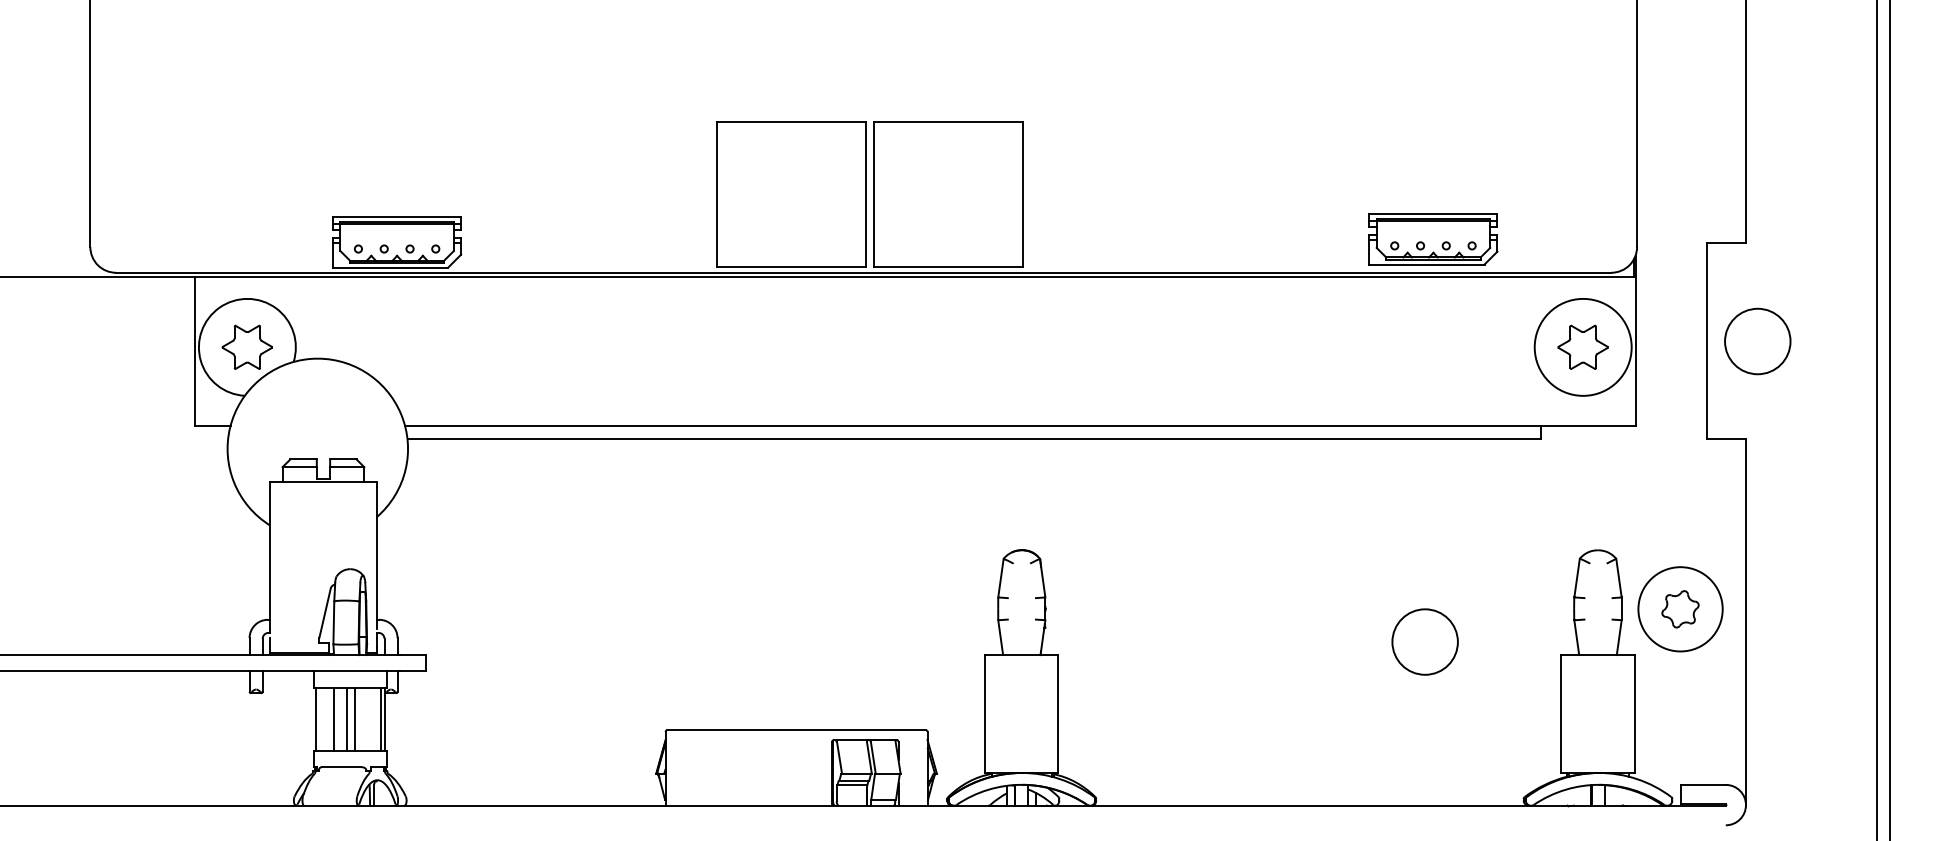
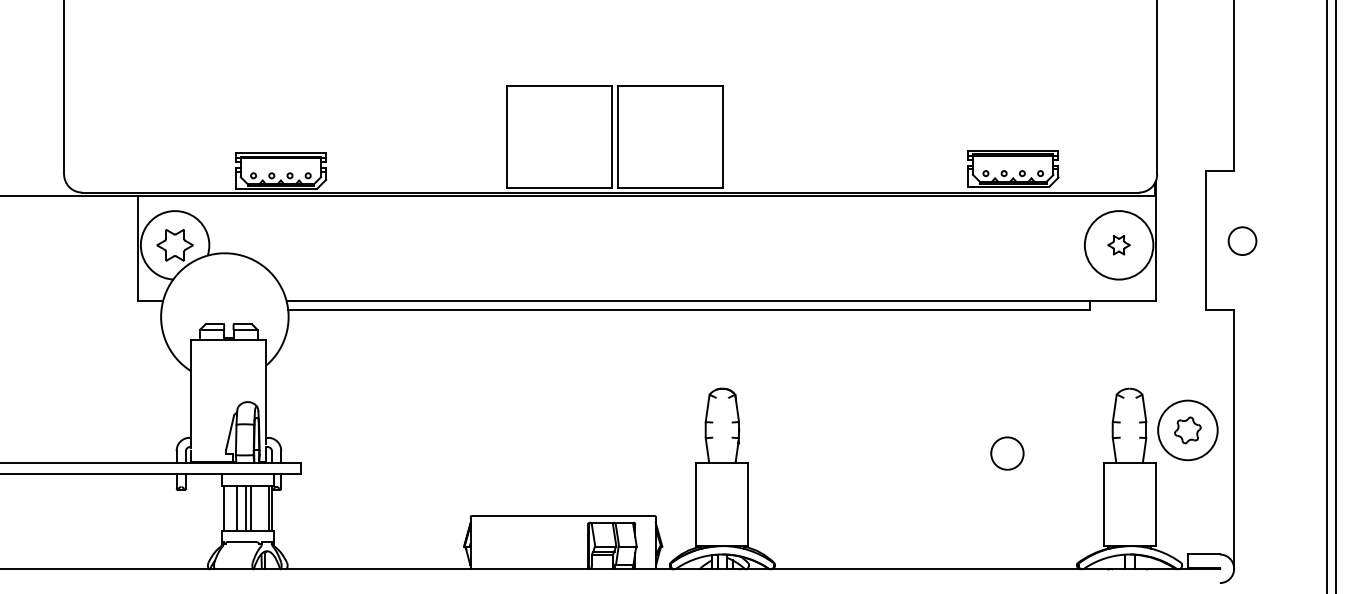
circle: (1757, 341) -> (1242, 241), size x0.6
part: (1582, 346) -> (1118, 244), size x0.6
circle: (1424, 641) -> (1006, 453), size x0.7

